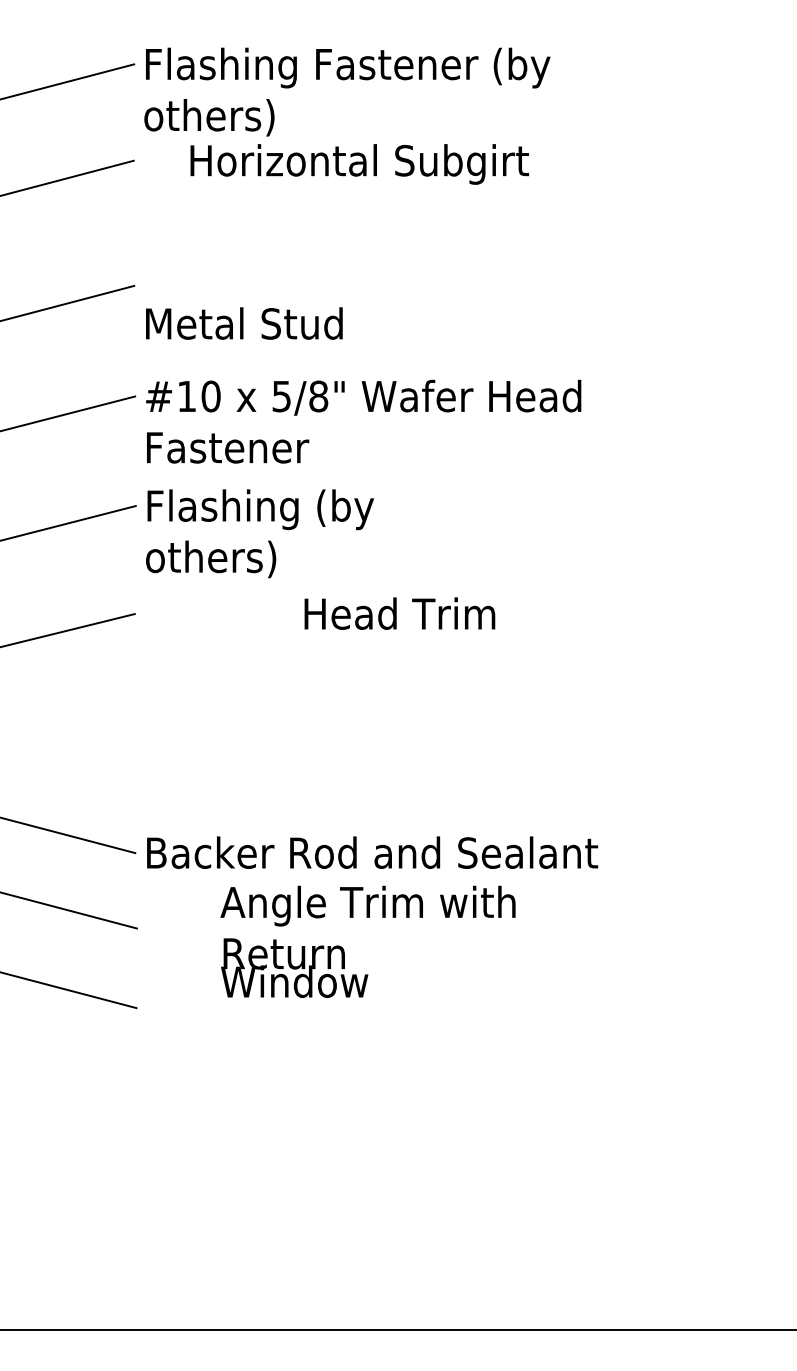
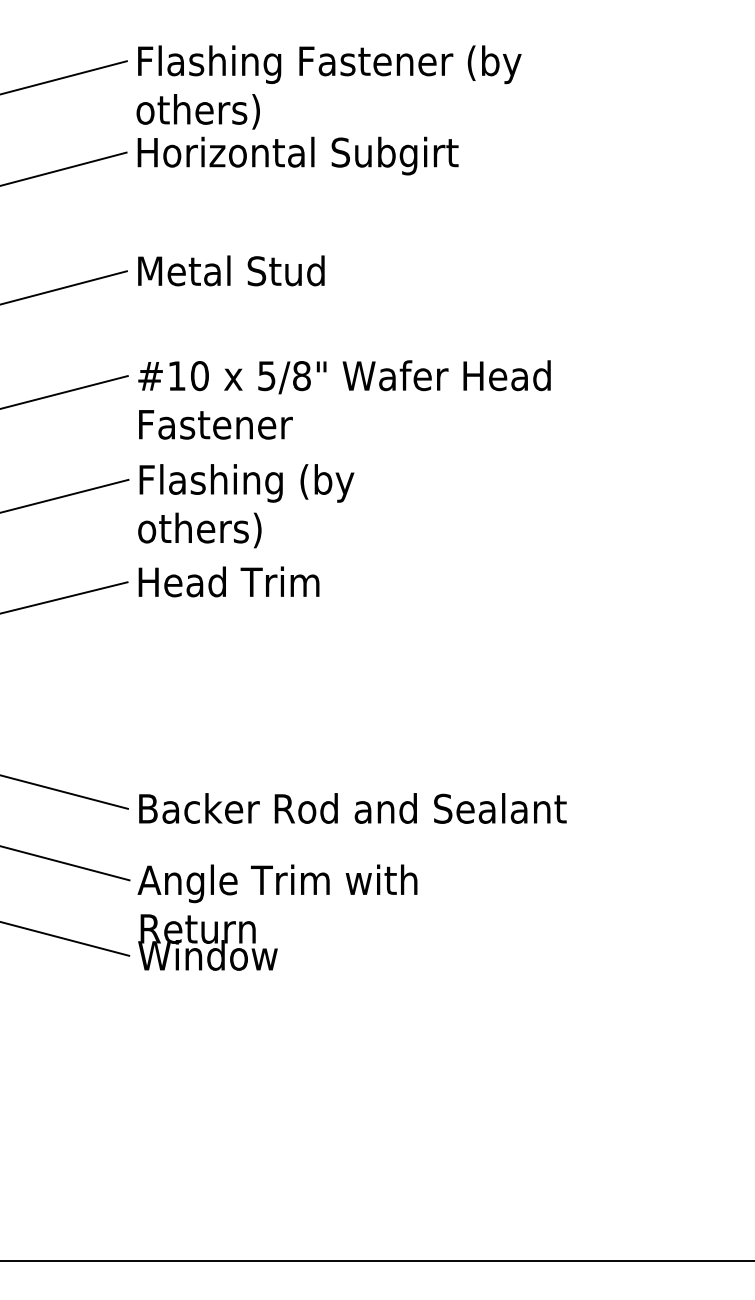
text: (359, 164) -> (297, 156), moved
text: (244, 323) -> (231, 270), moved
text: (399, 613) -> (228, 581), moved
text: (367, 941) -> (277, 917), moved

